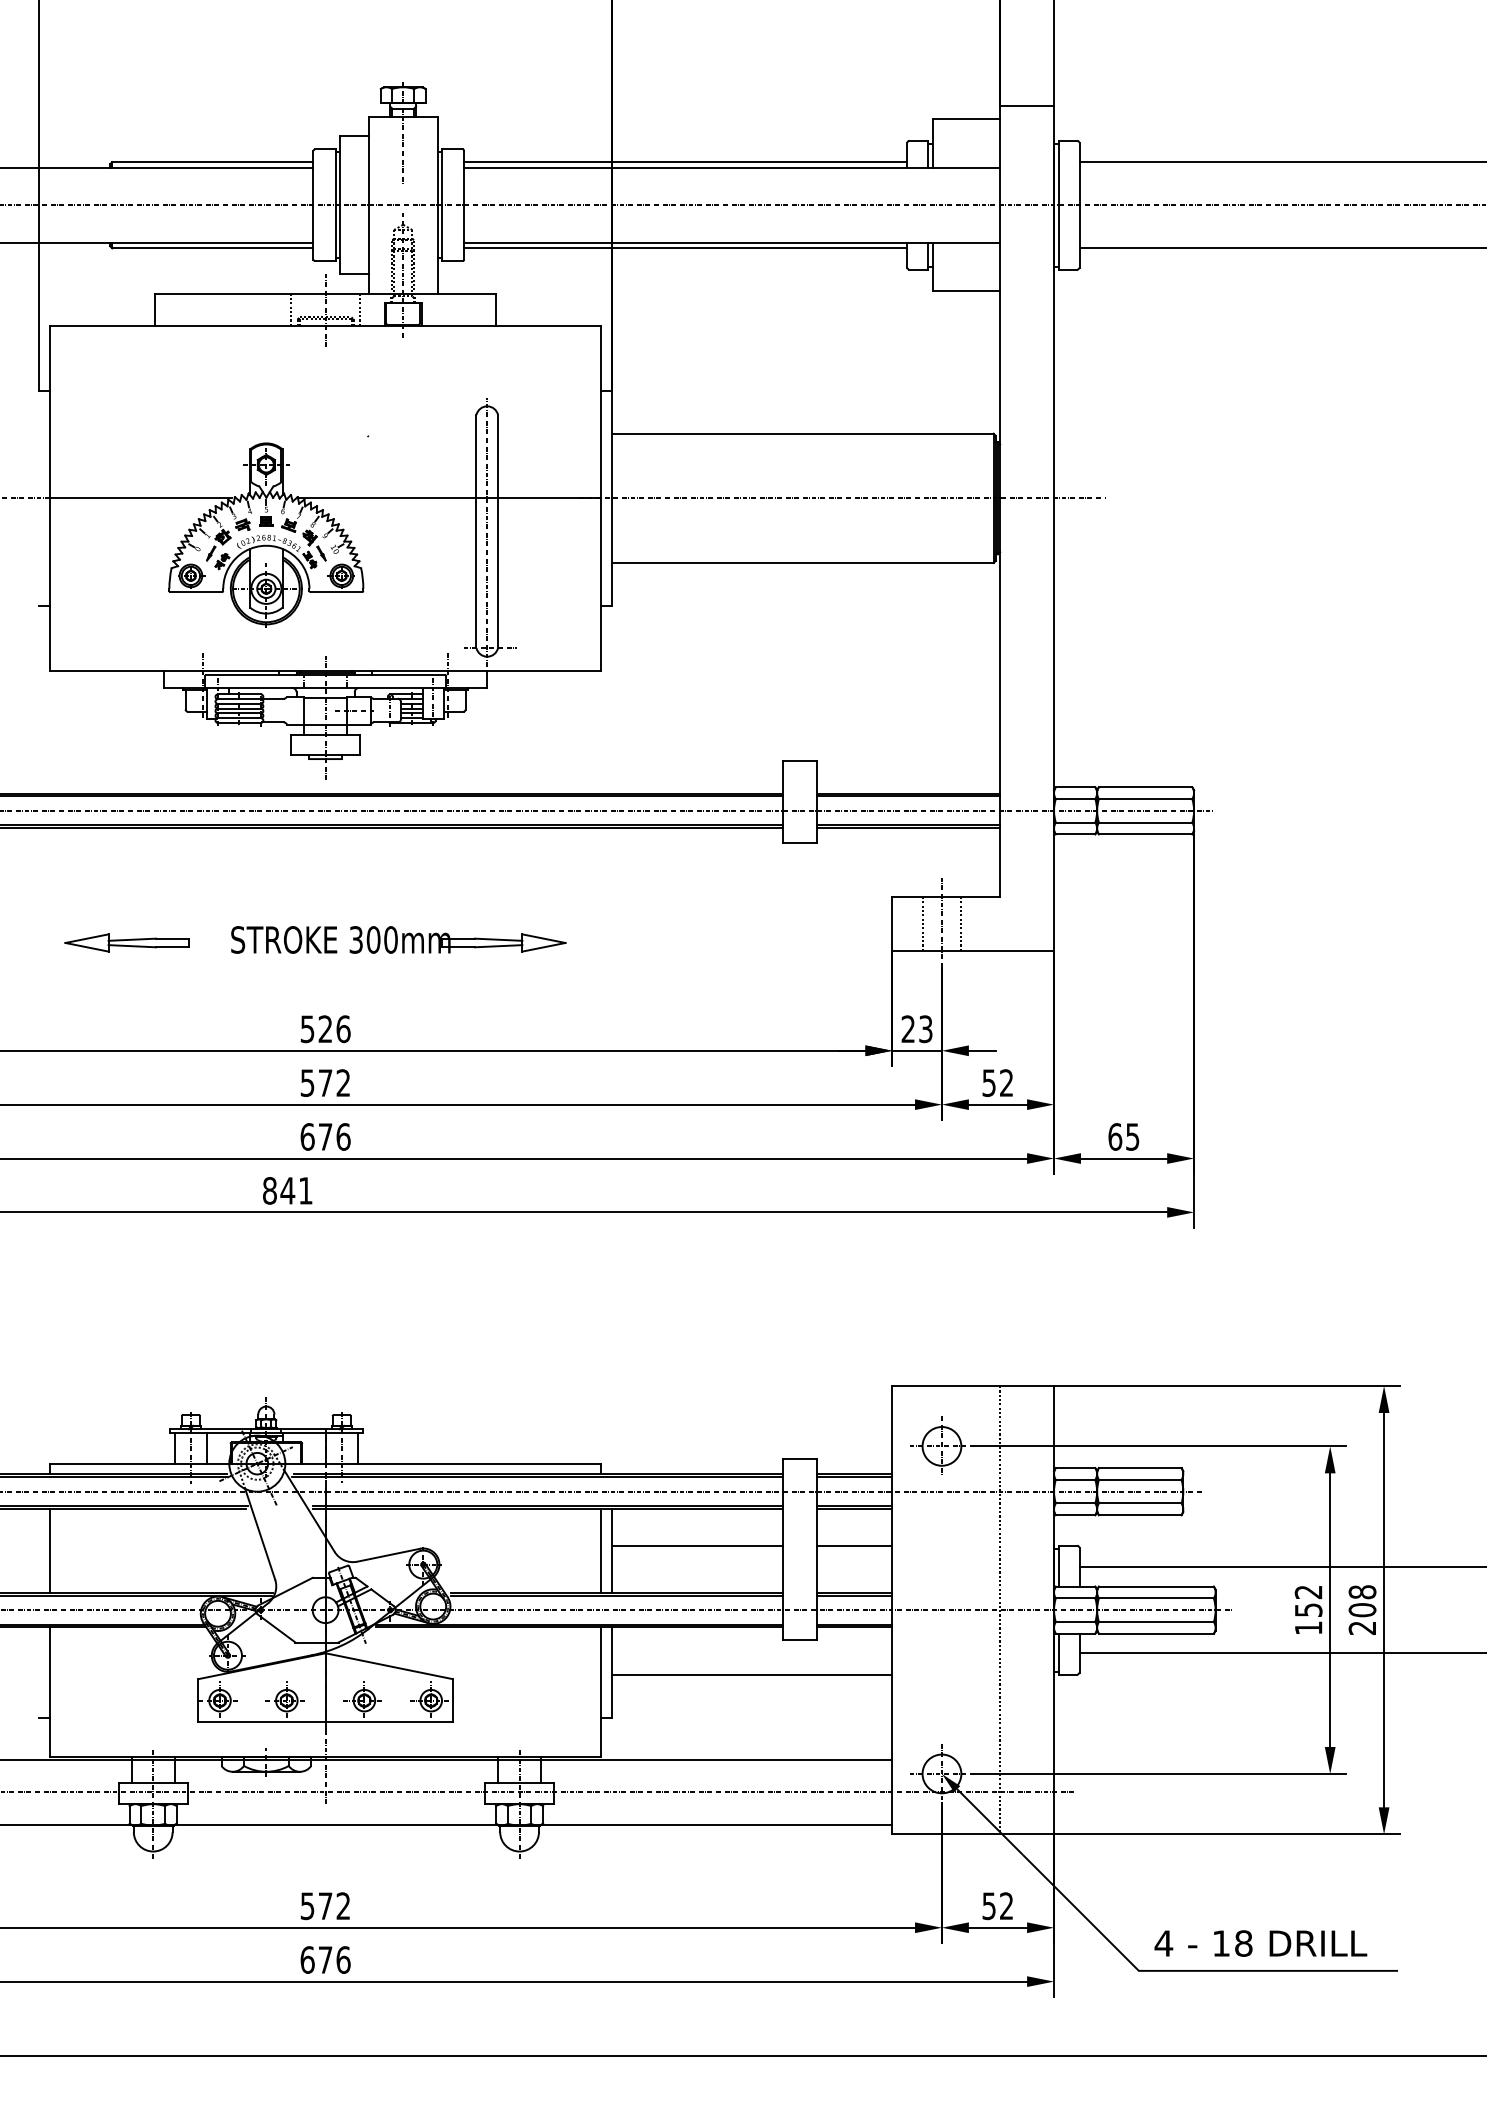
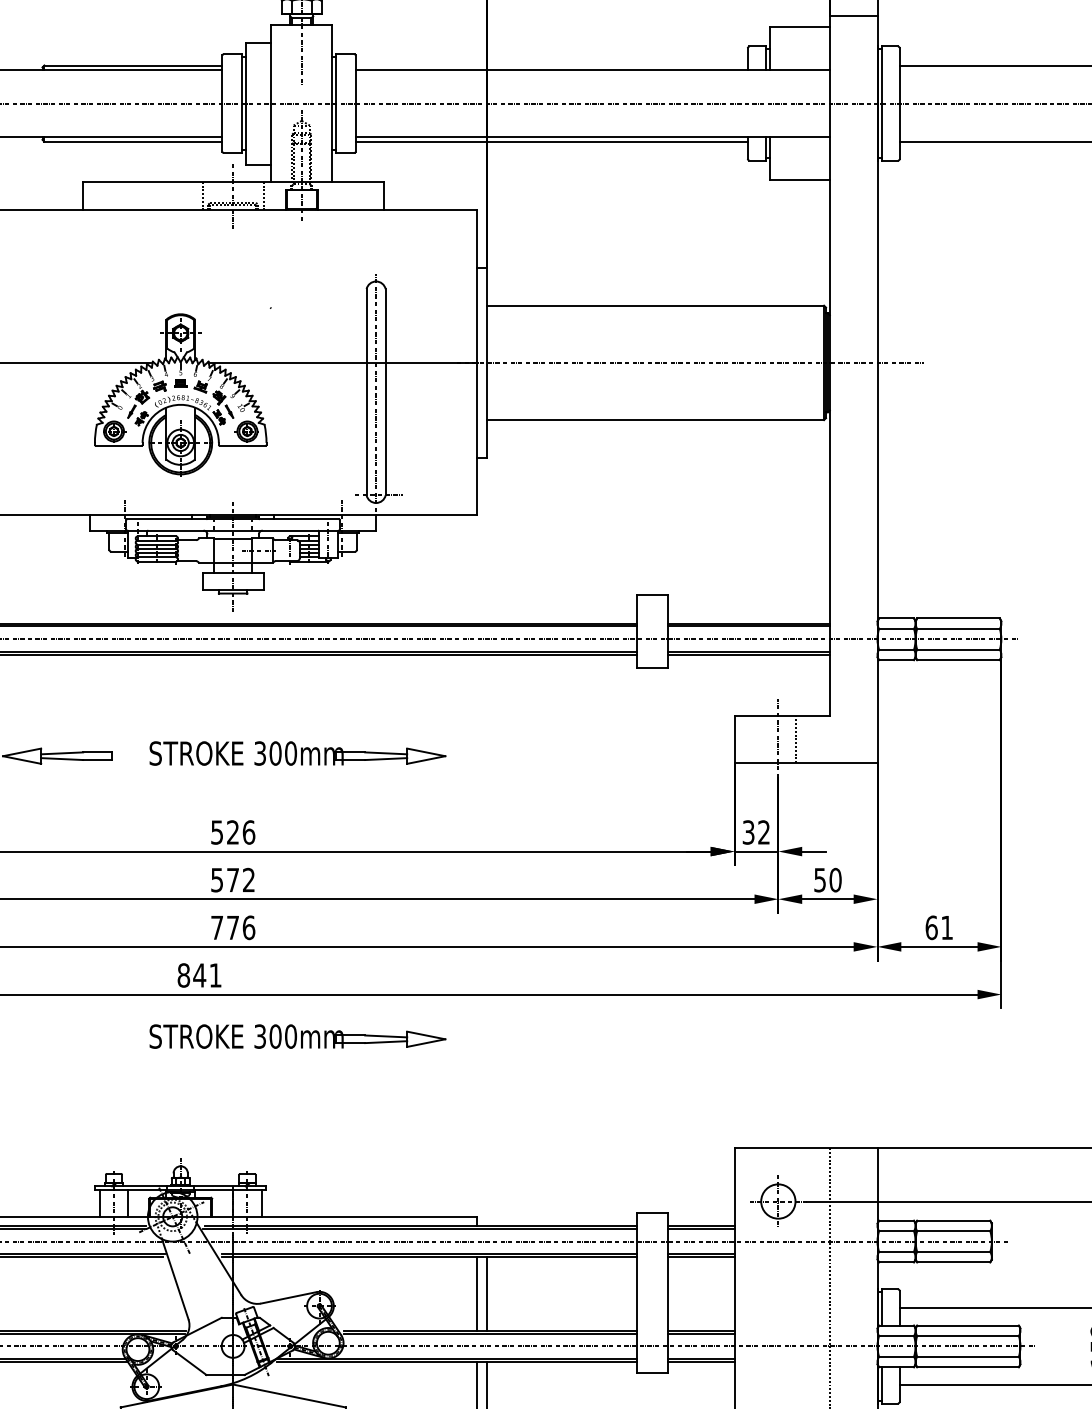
line: (685, 162) -> (551, 65), removed
line: (922, 923) -> (761, 738), removed
text: (916, 1029) -> (755, 832), 23 -> 32
text: (1006, 1082) -> (835, 879), 52 -> 50
text: (307, 1136) -> (217, 927), 676 -> 776
text: (1132, 1136) -> (946, 927), 65 -> 61
part: (398, 1259) -> (297, 1036), added
line: (697, 1545) -> (562, 1289), removed
line: (854, 1545) -> (700, 1289), removed
line: (752, 1674) -> (610, 1403), removed

